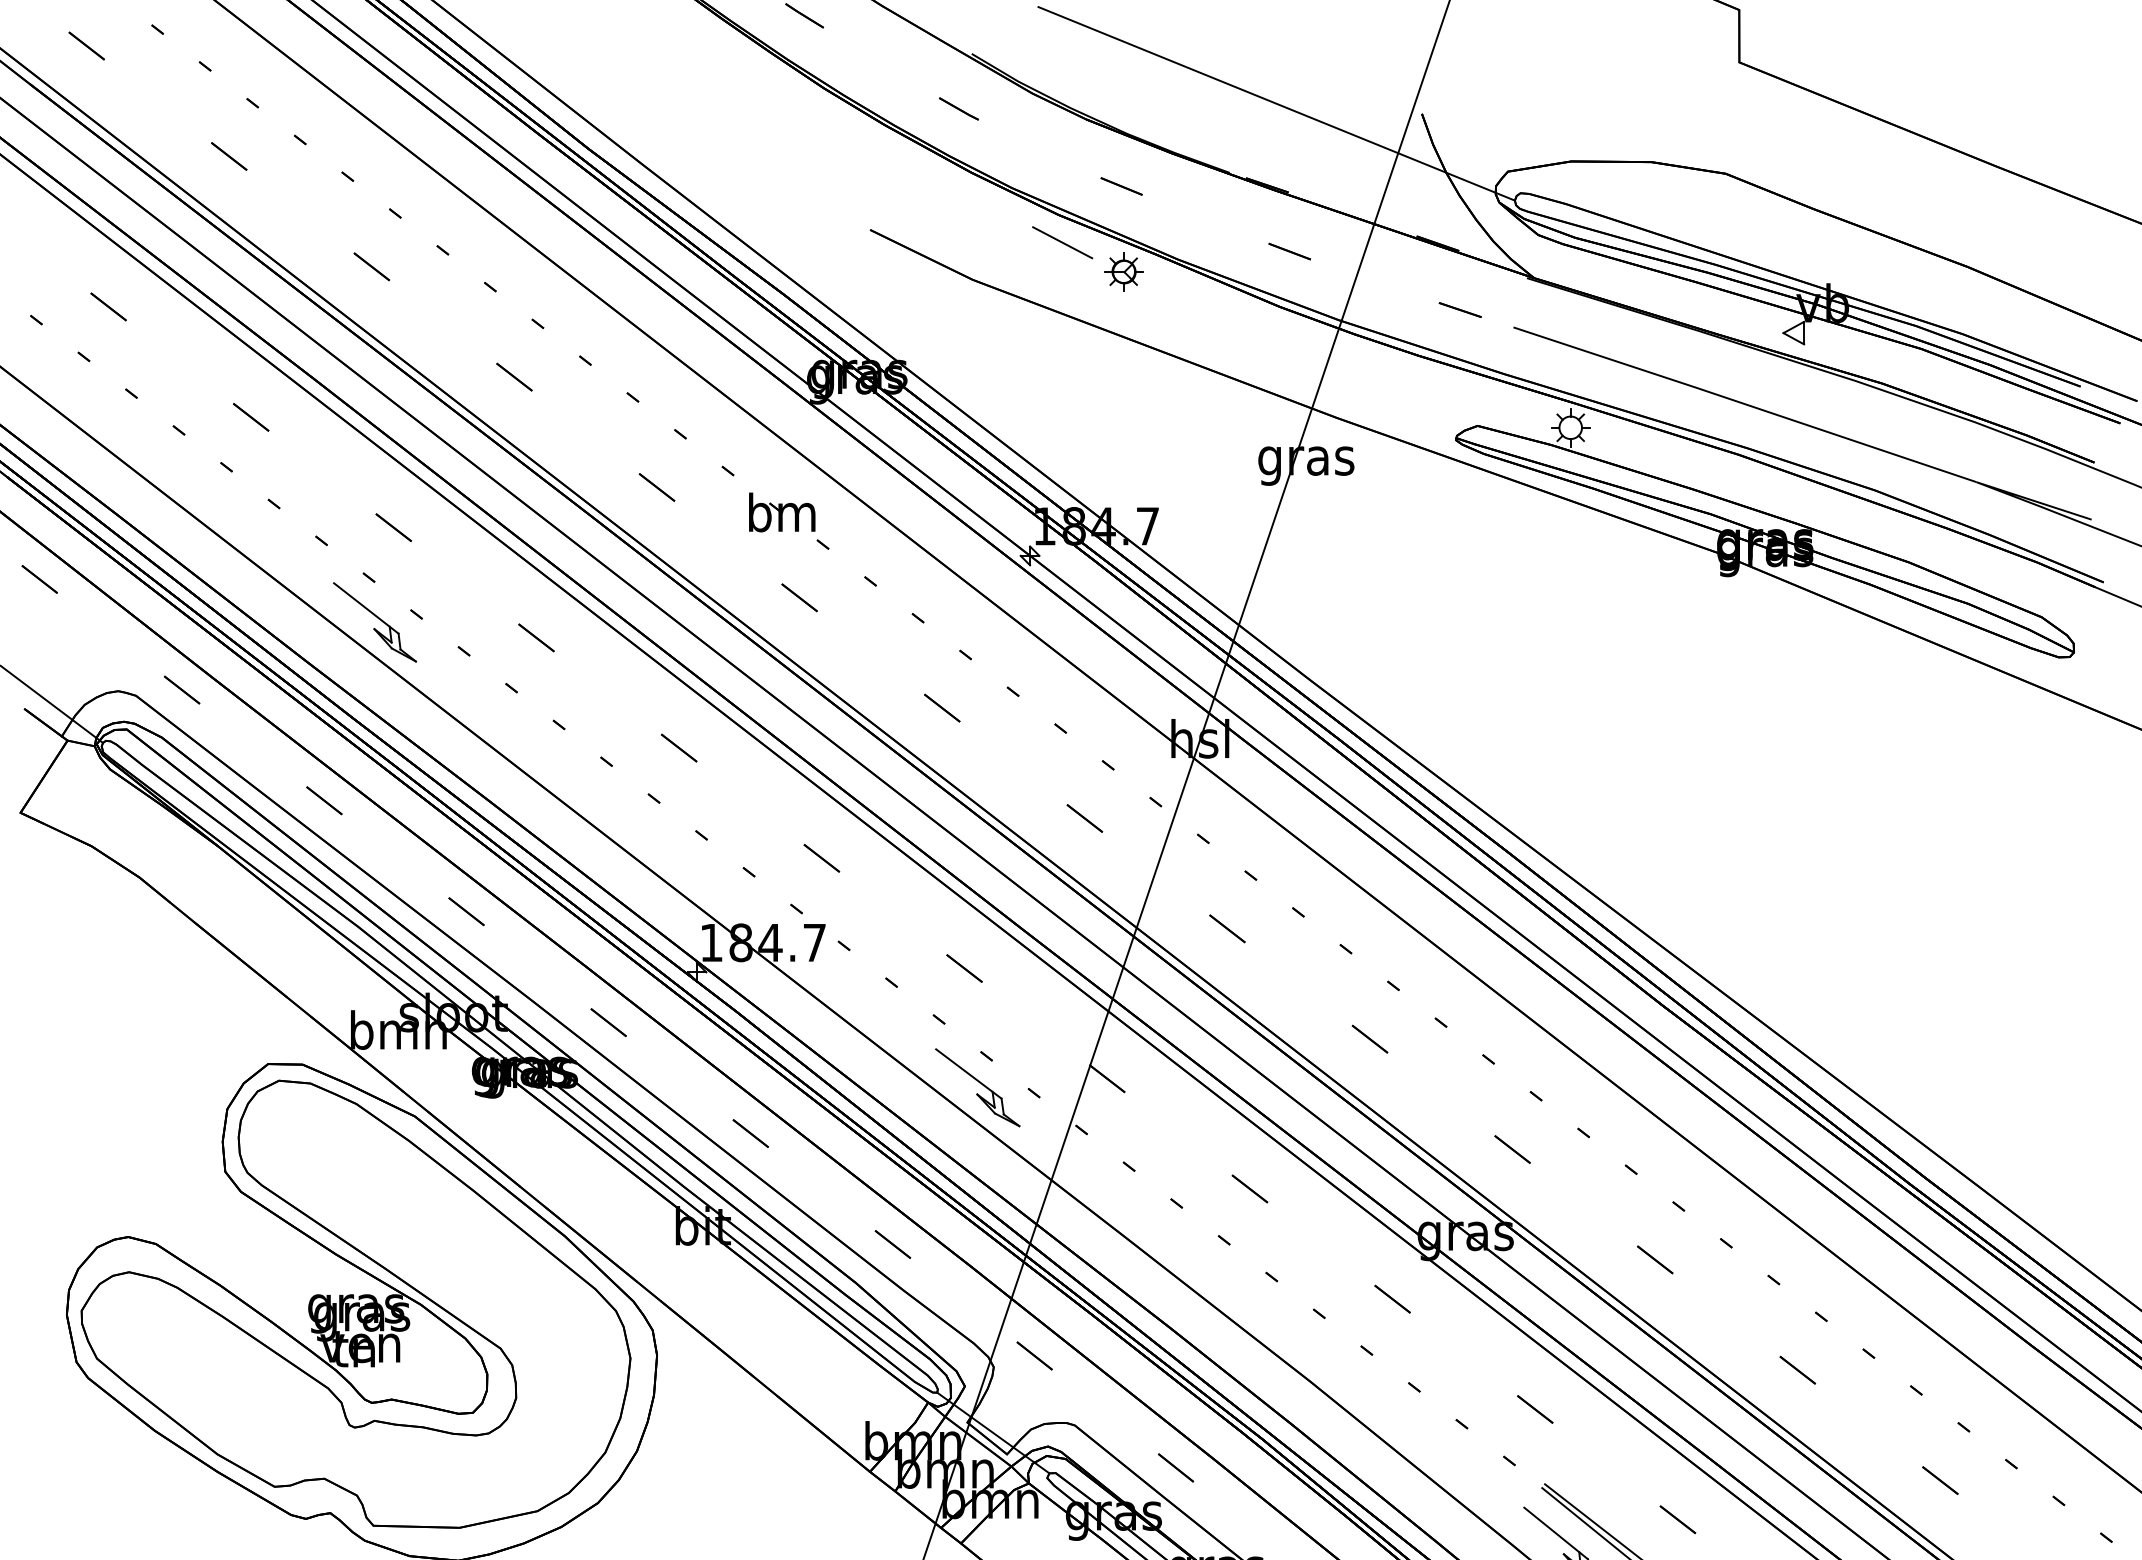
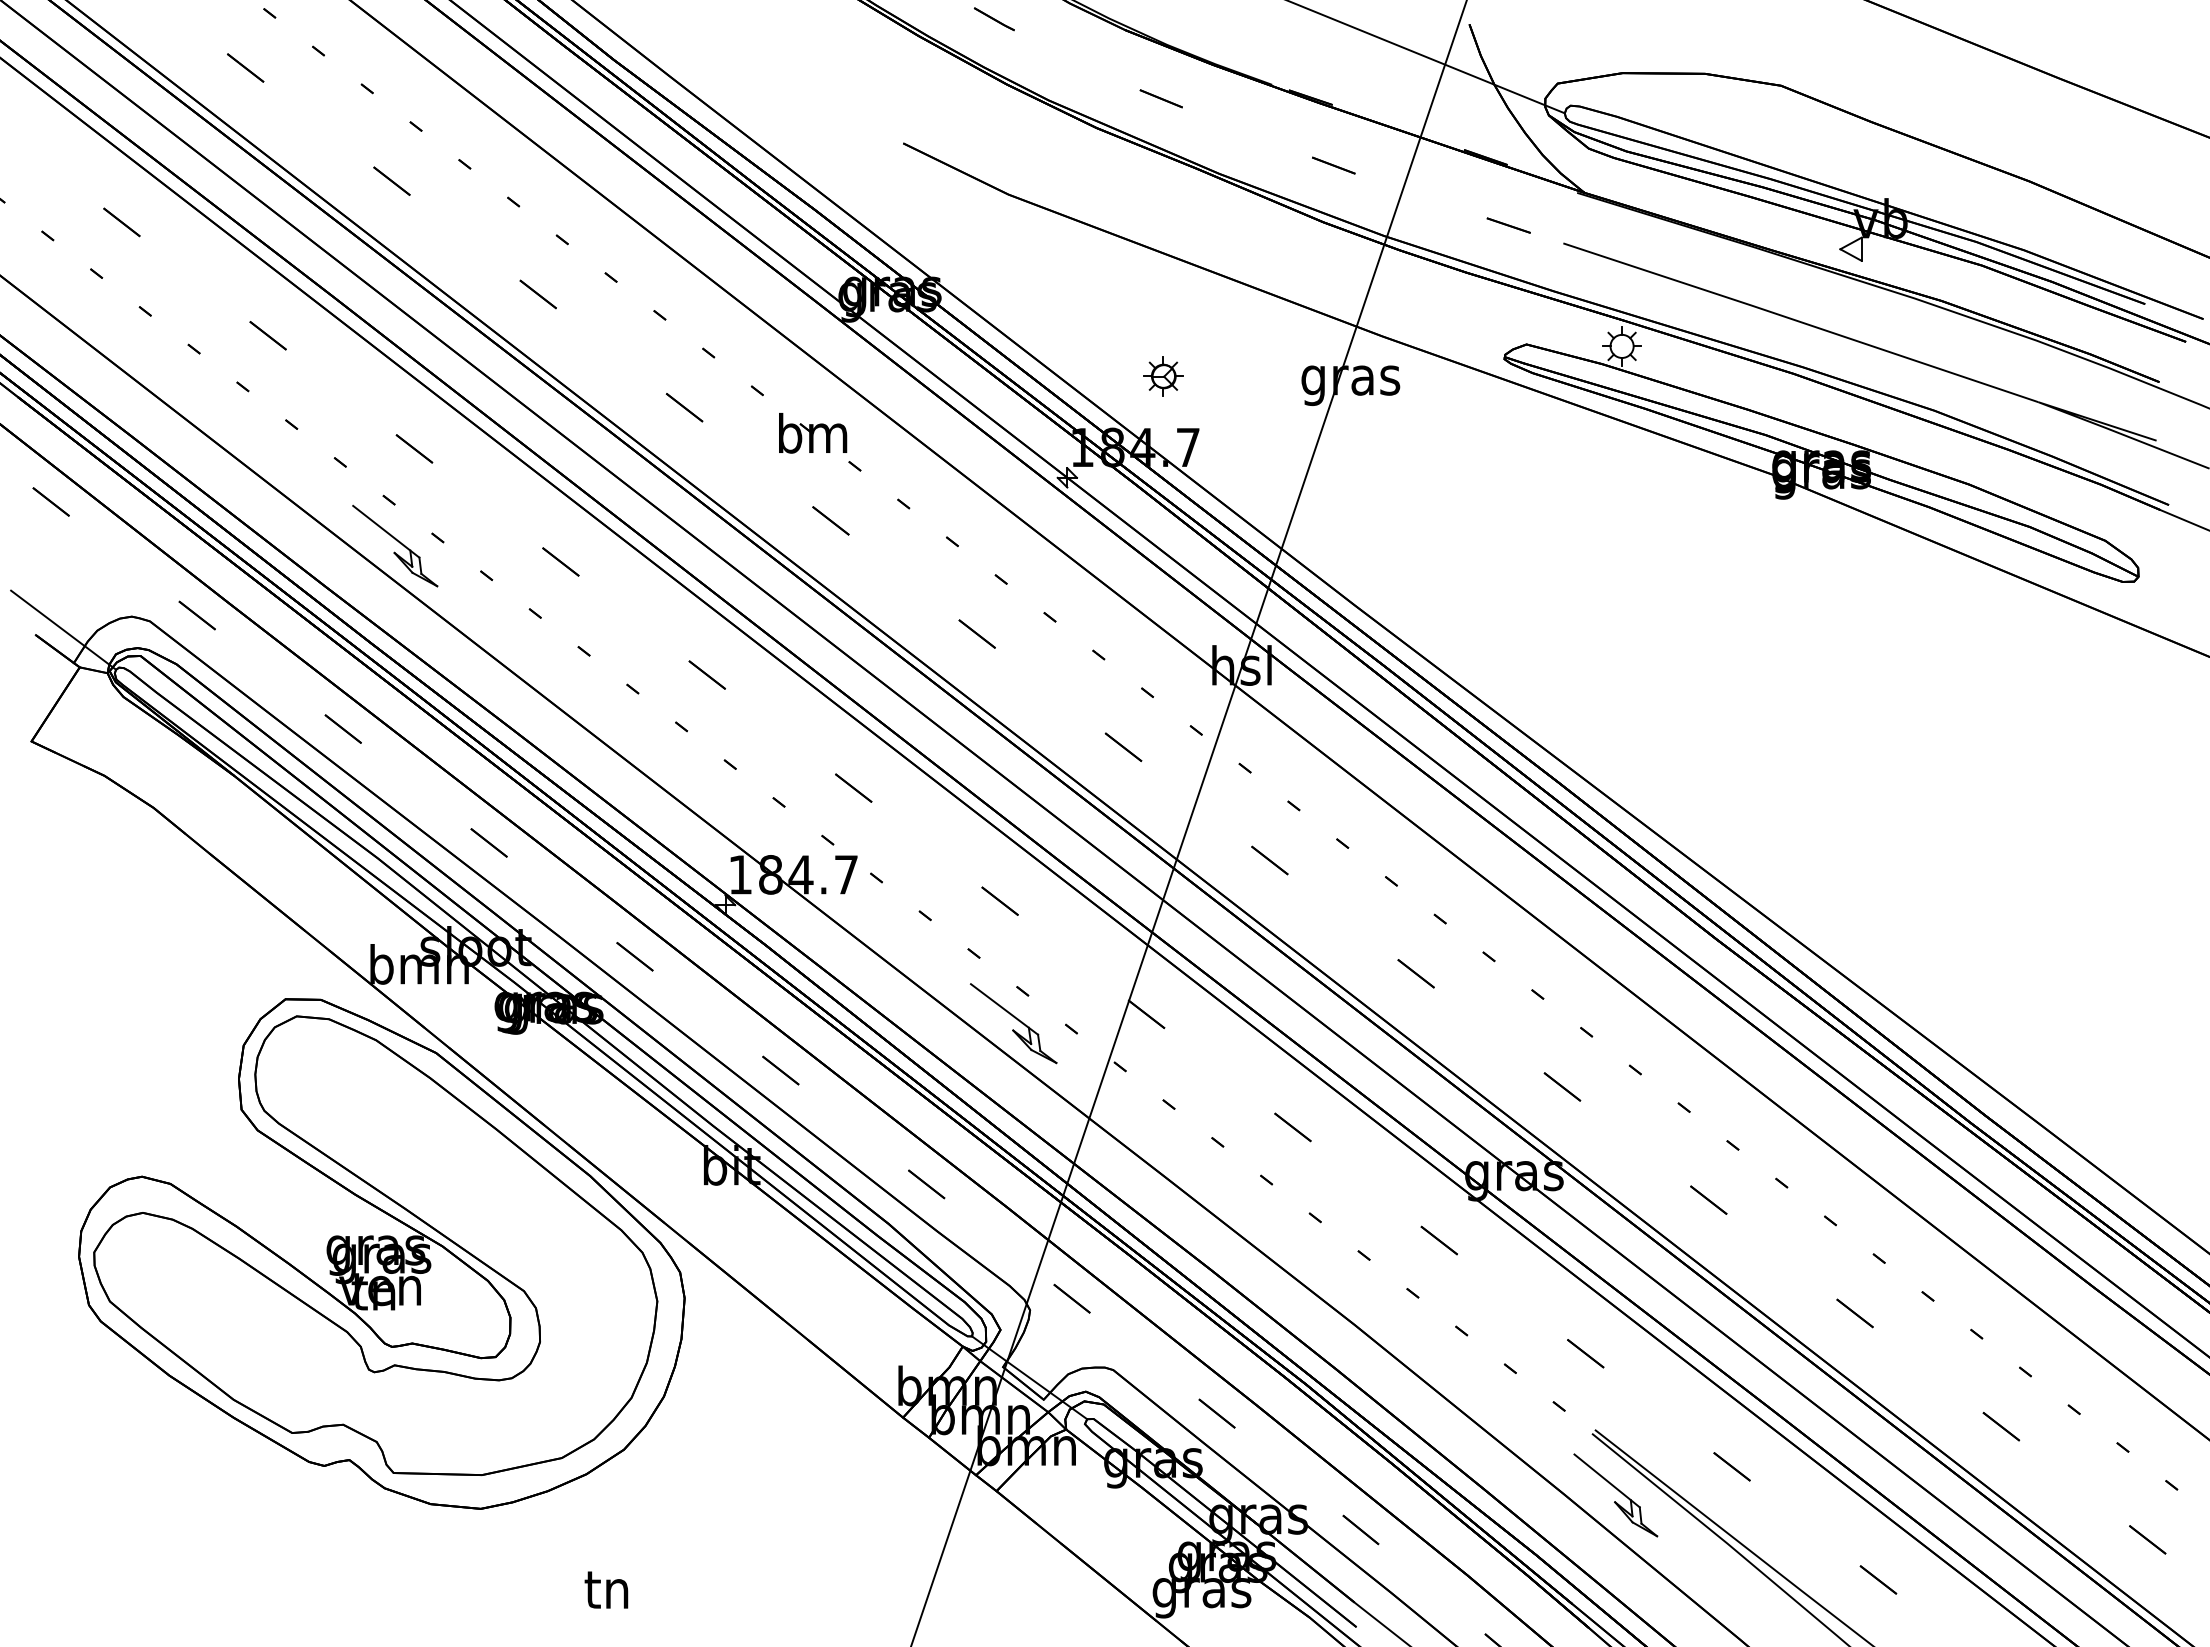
line: (1062, 242) -> (1100, 156), removed
part: (1123, 271) -> (1163, 376), moved

